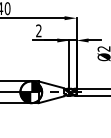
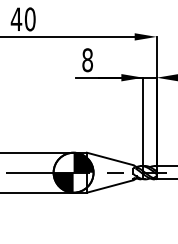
text: (38, 30) -> (86, 59), 2 -> 8

